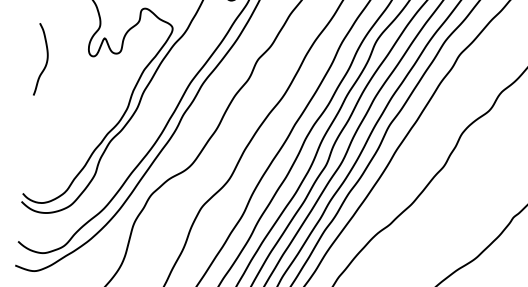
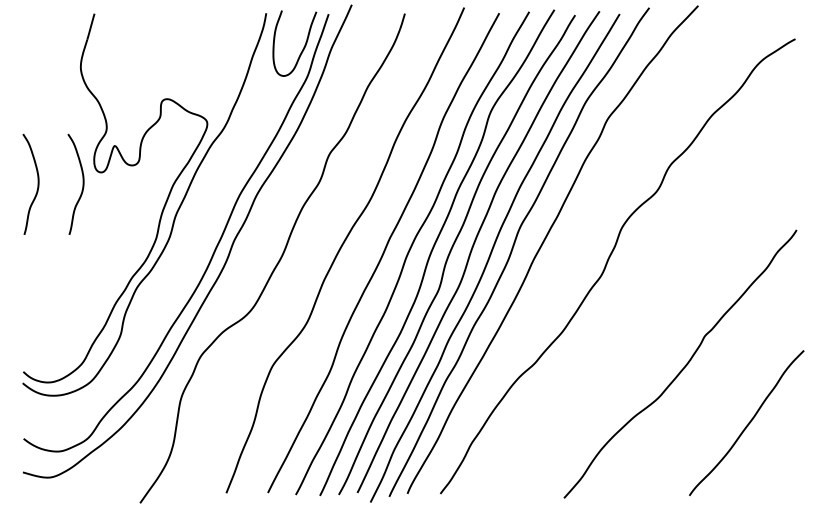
curve: (78, 62) -> (82, 183), added

